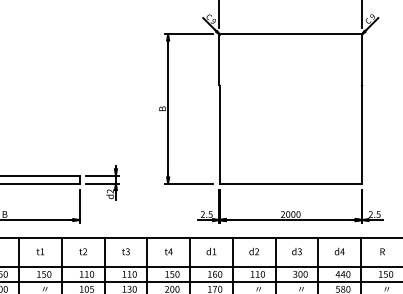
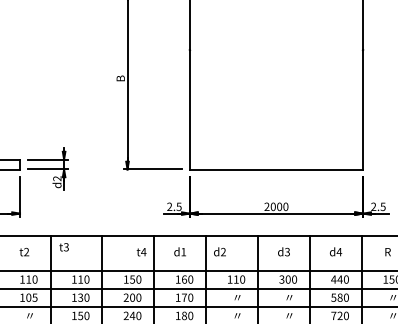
text: (125, 251) -> (63, 246), moved
text: (168, 251) -> (141, 251), moved
text: (254, 251) -> (220, 251), moved

